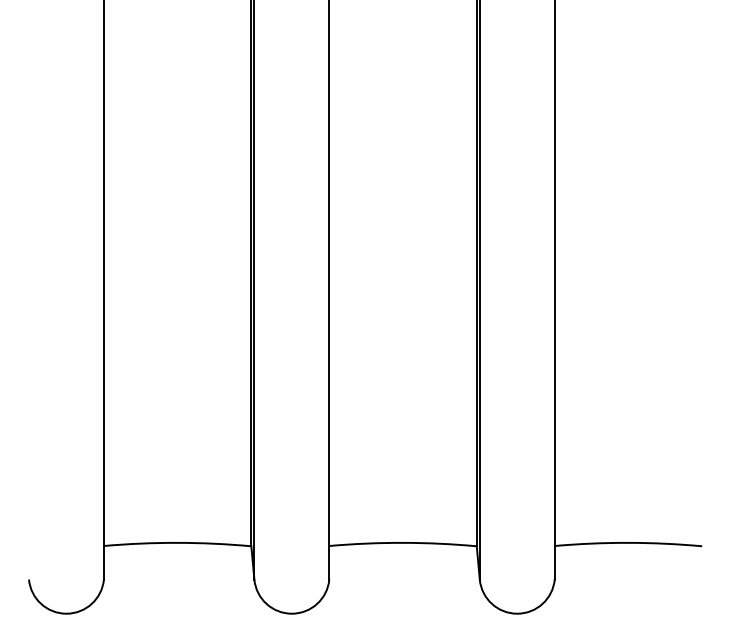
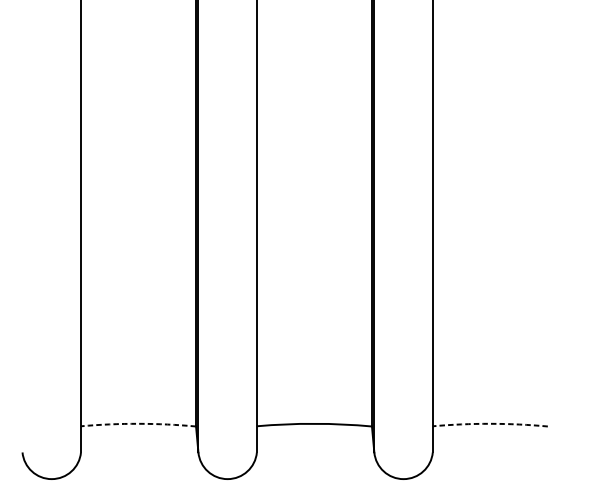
arc: (177, 542) -> (138, 423), solid -> dashed
arc: (628, 542) -> (490, 423), solid -> dashed

